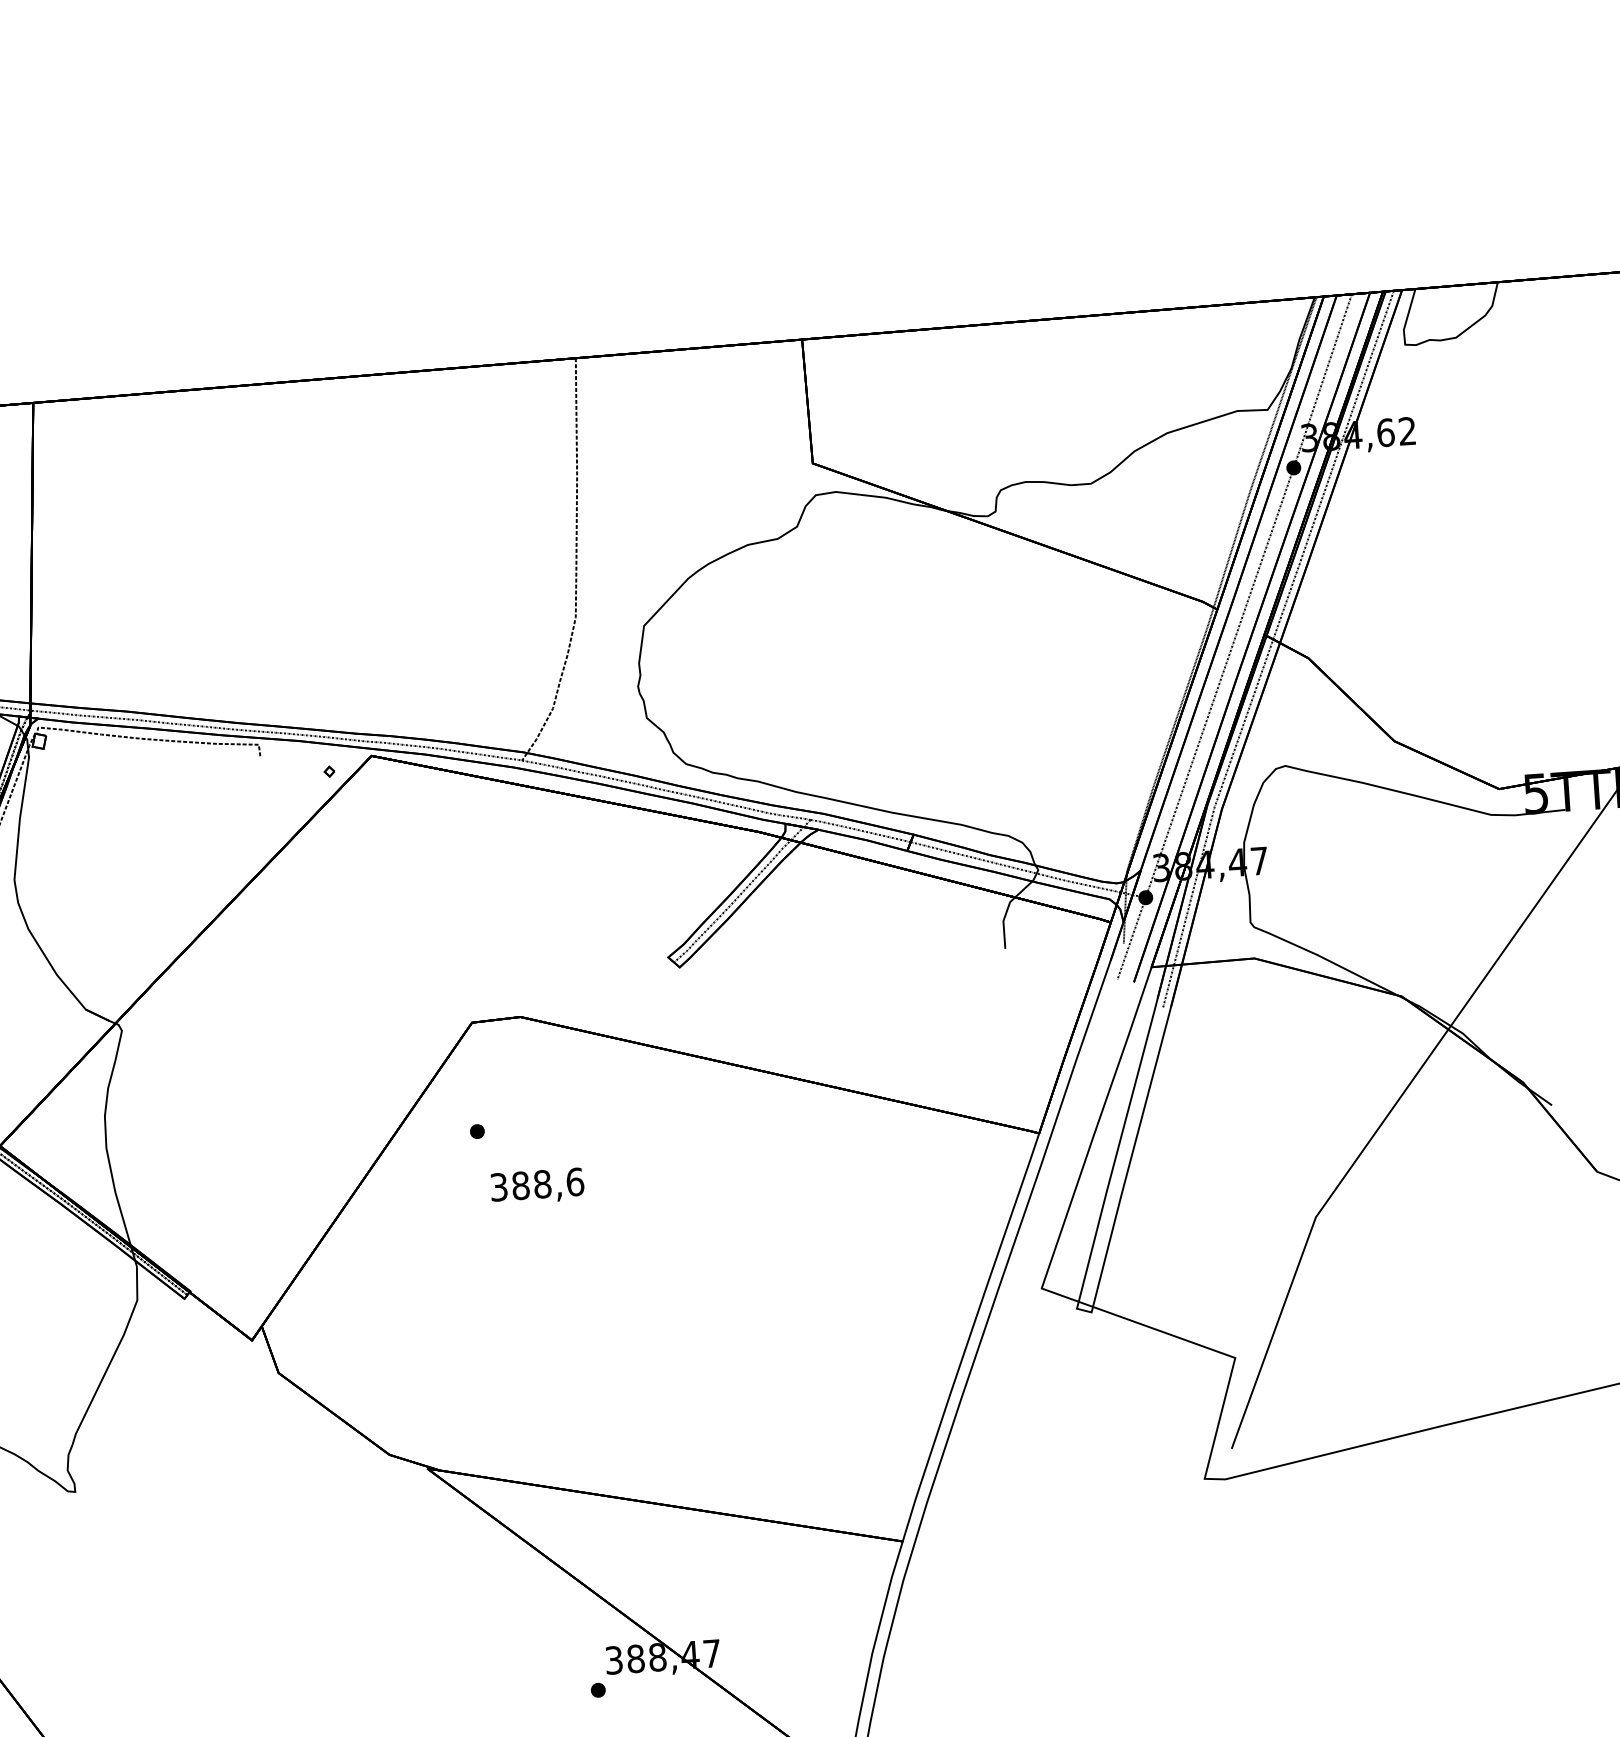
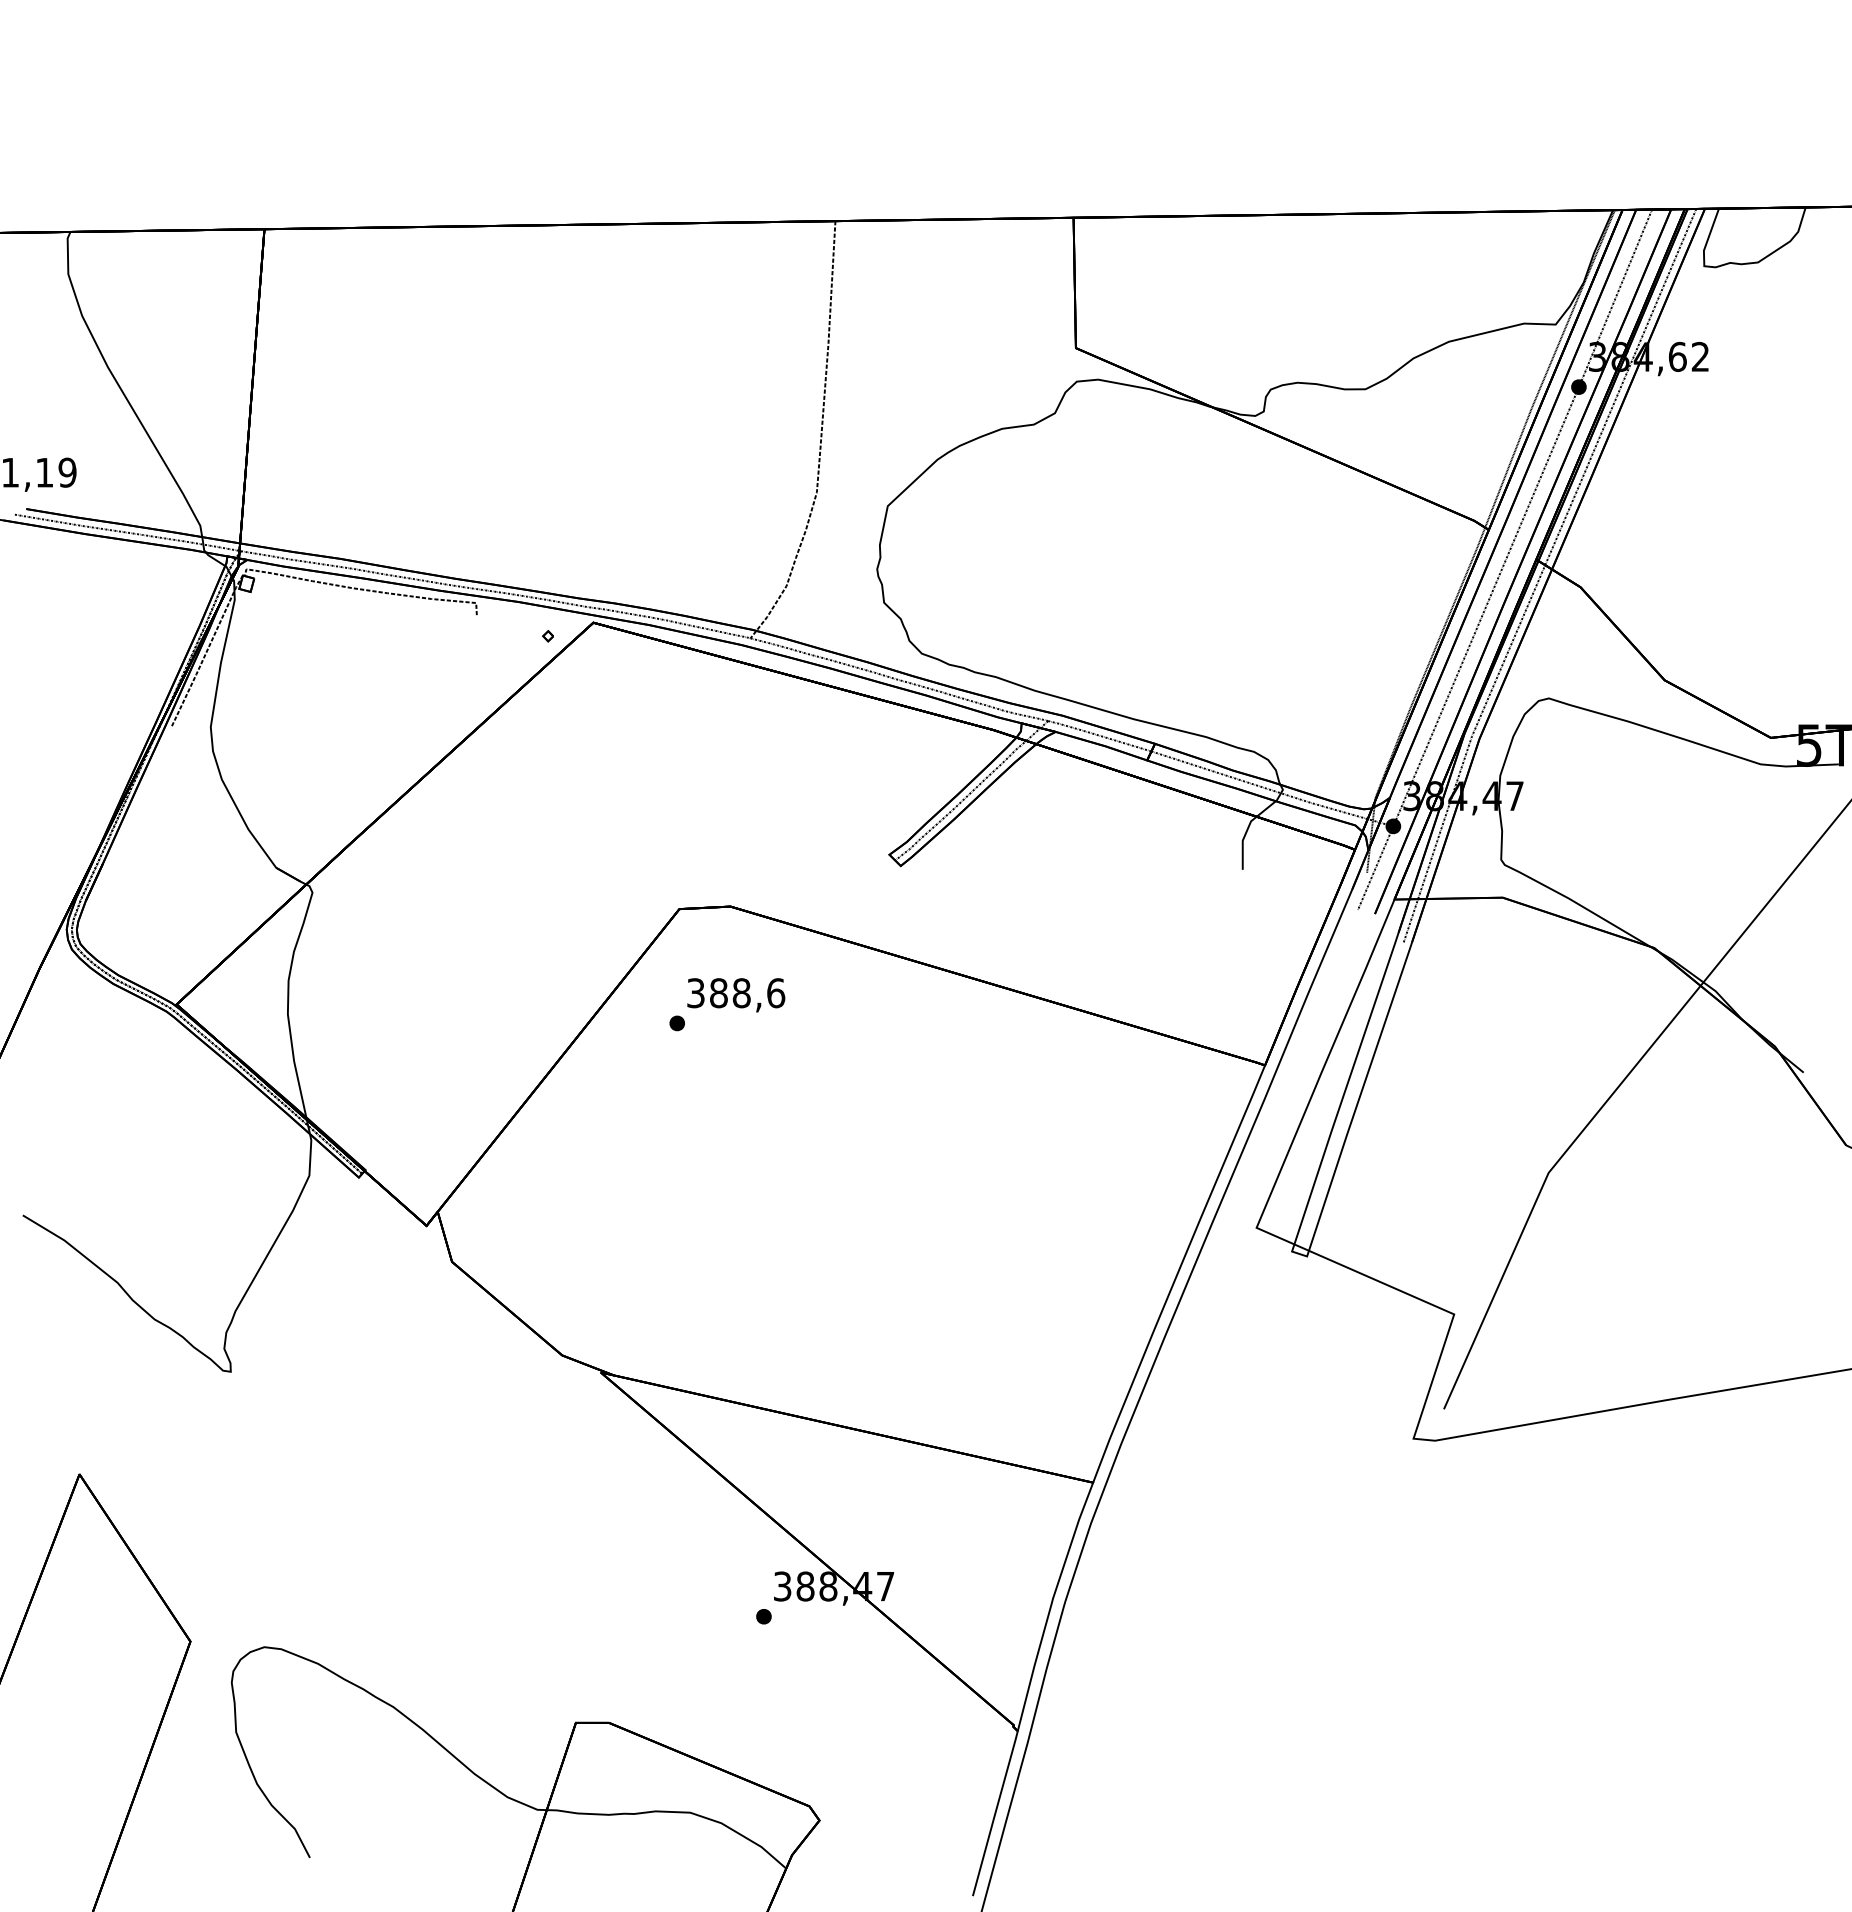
text: (537, 1186) -> (736, 995), moved

